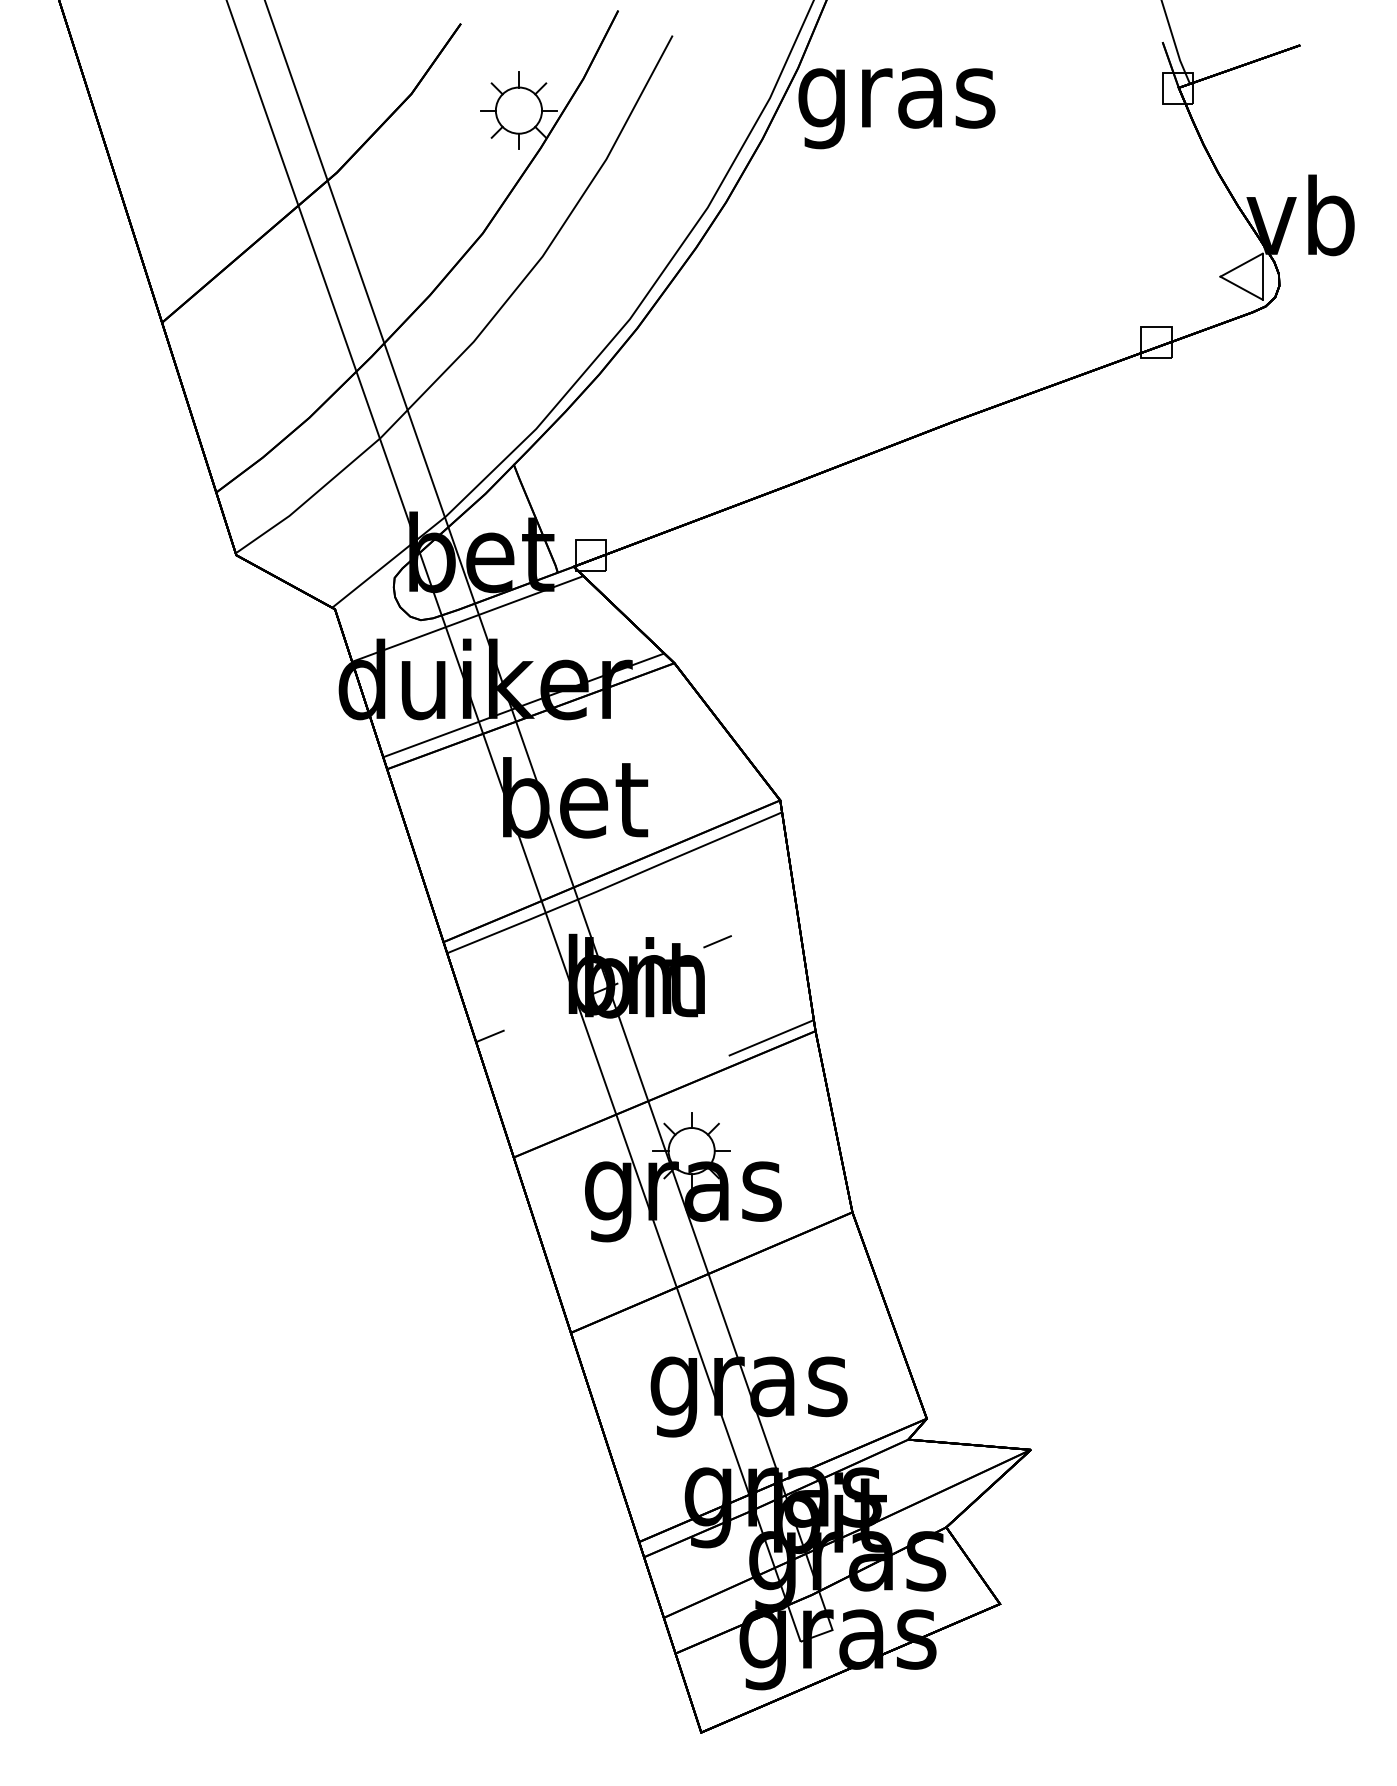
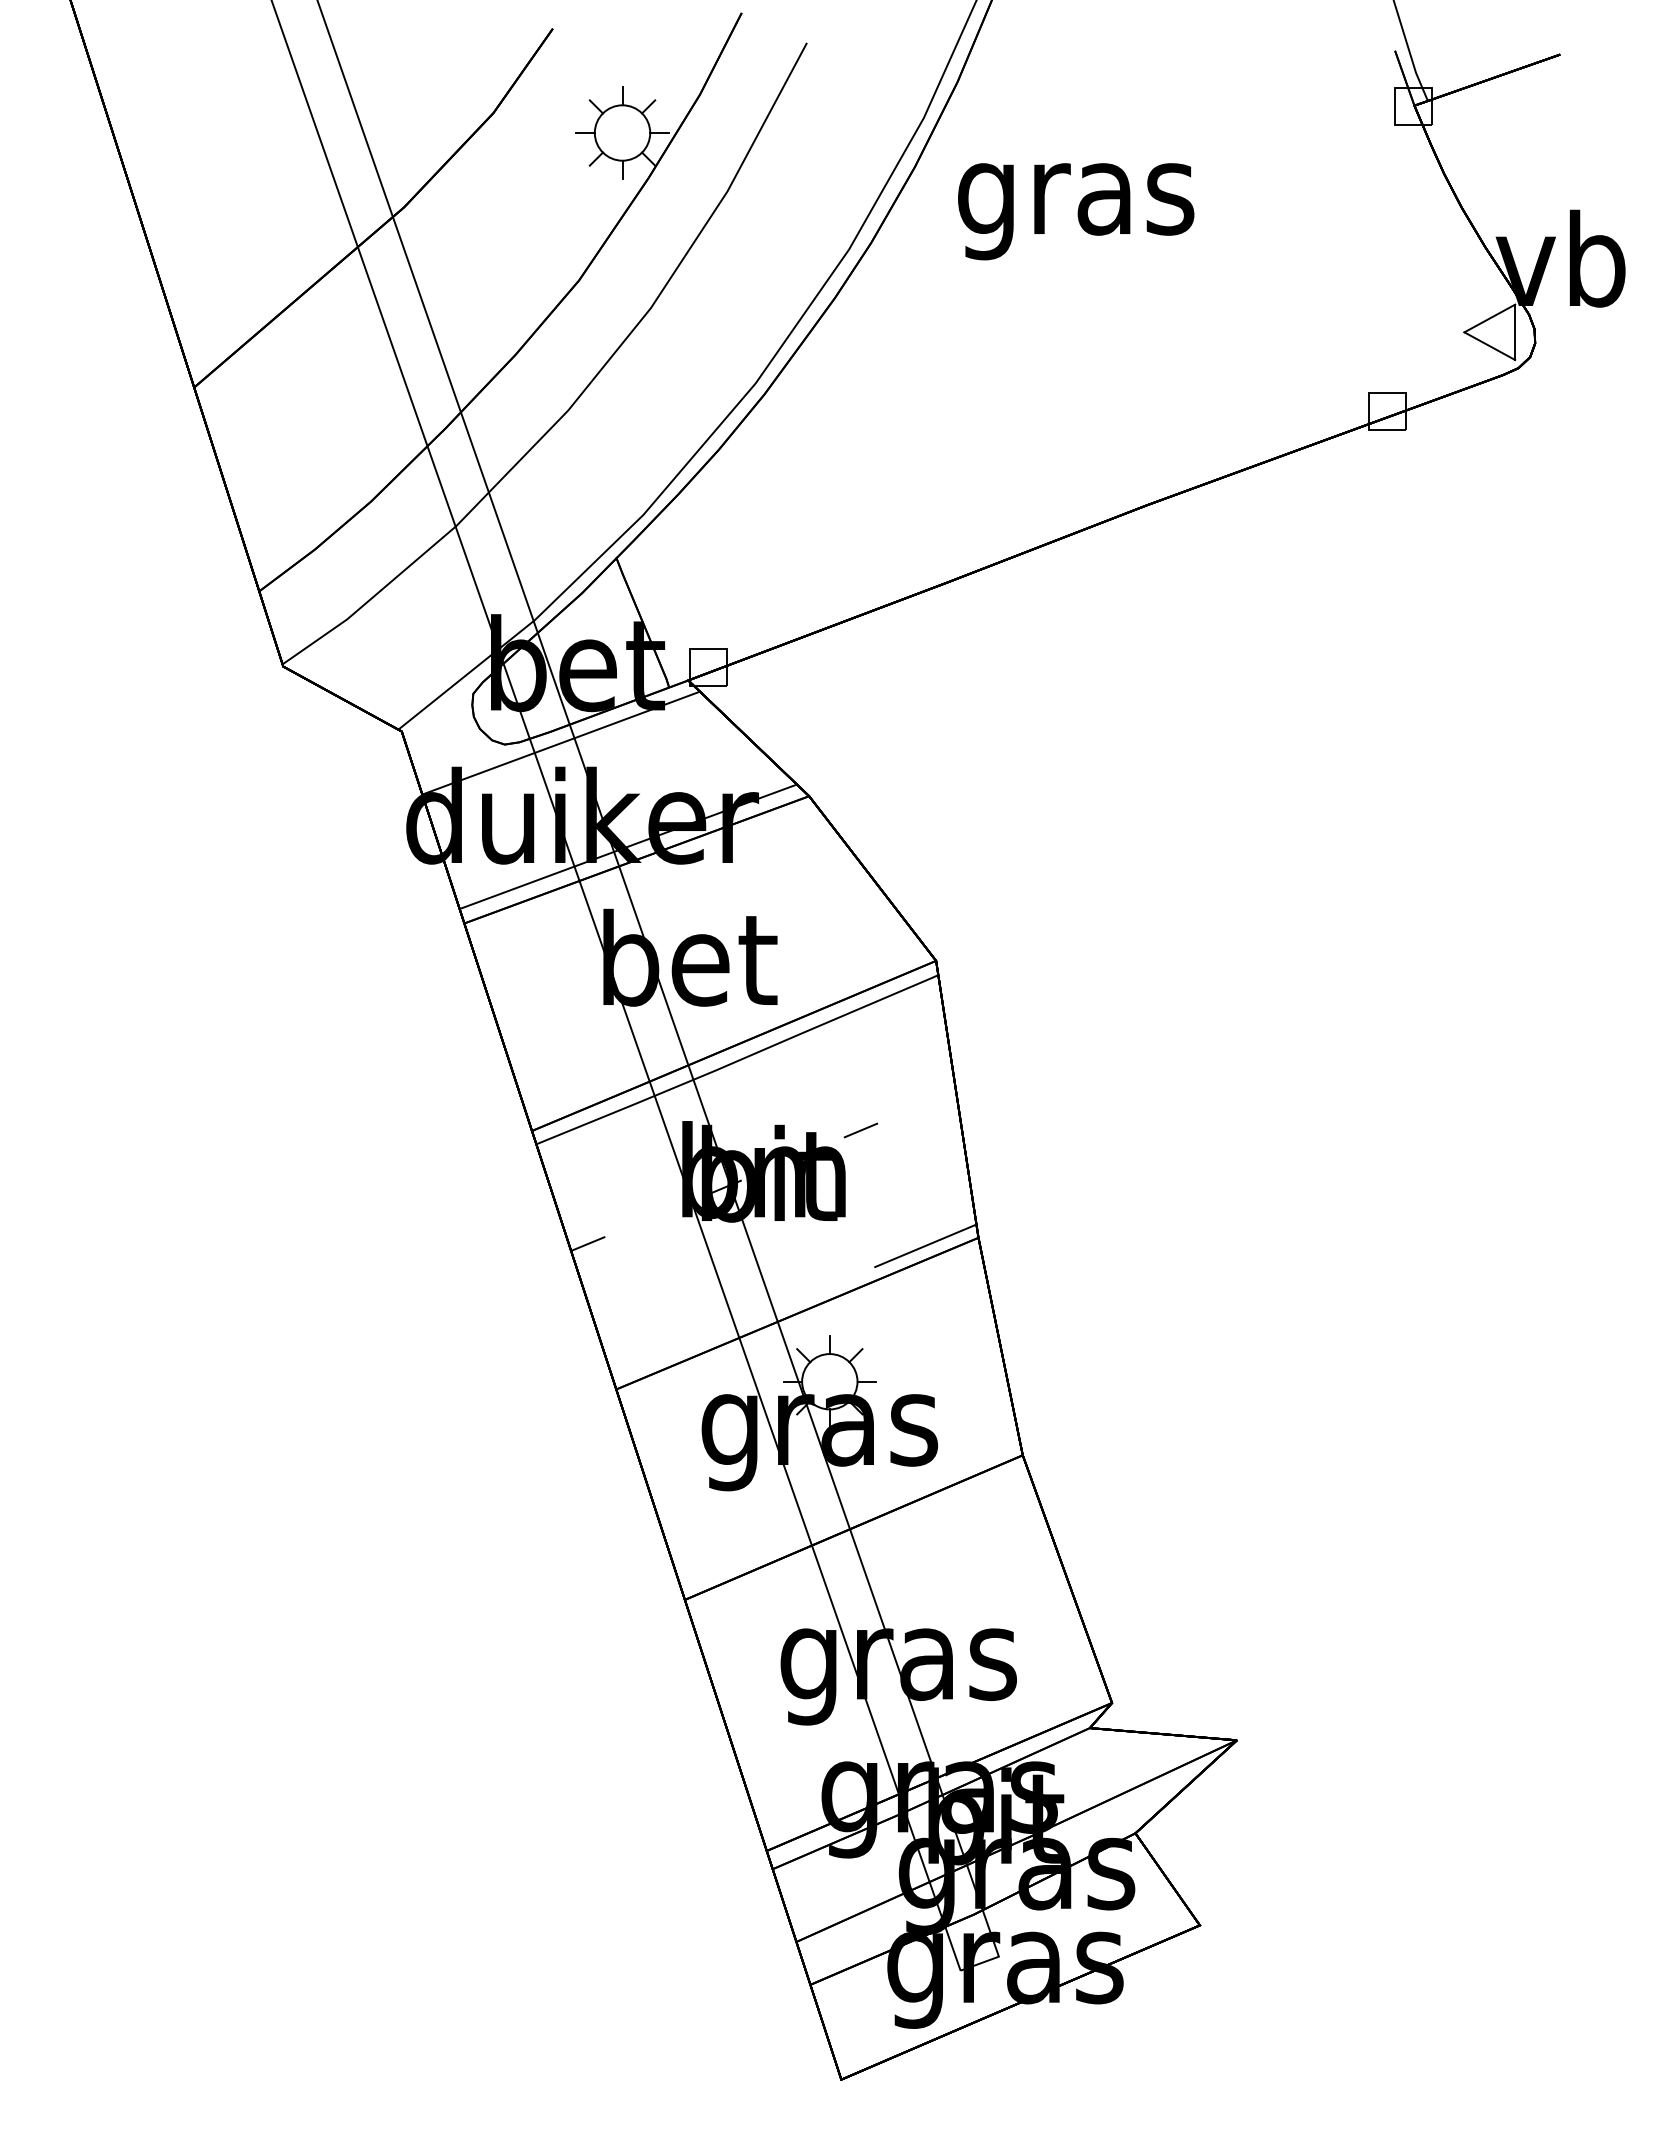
text: (897, 108) -> (1076, 211), moved

